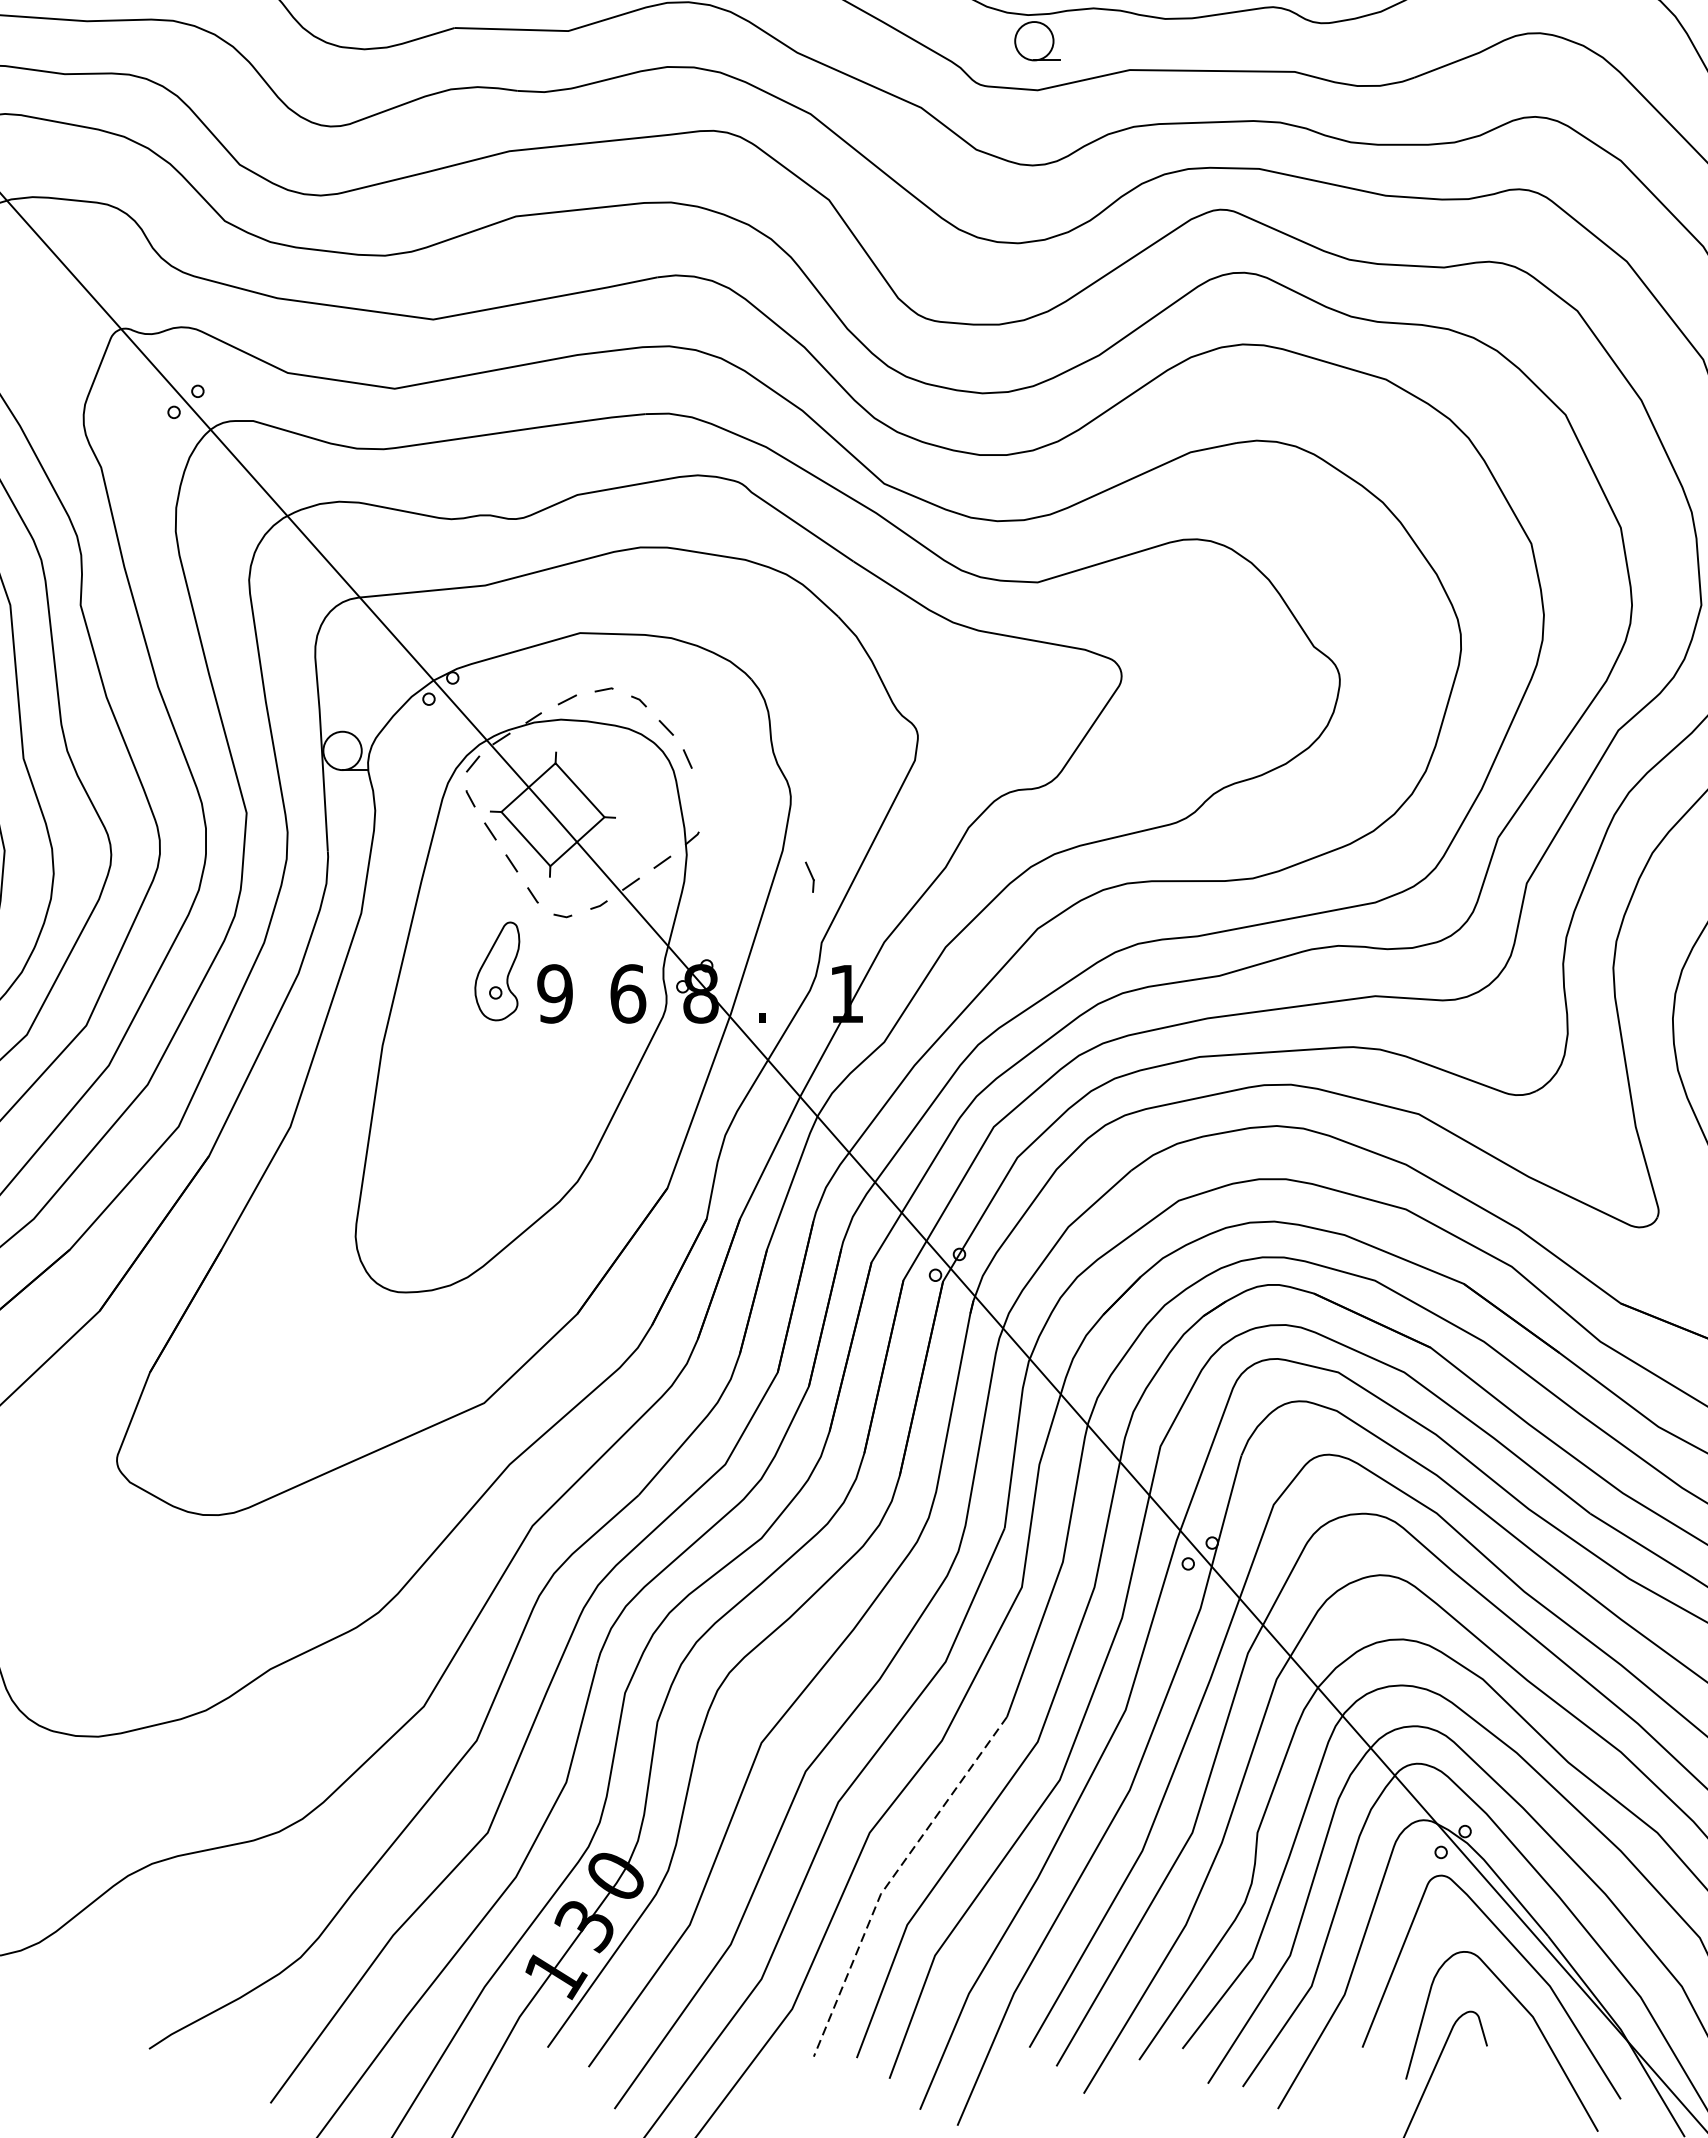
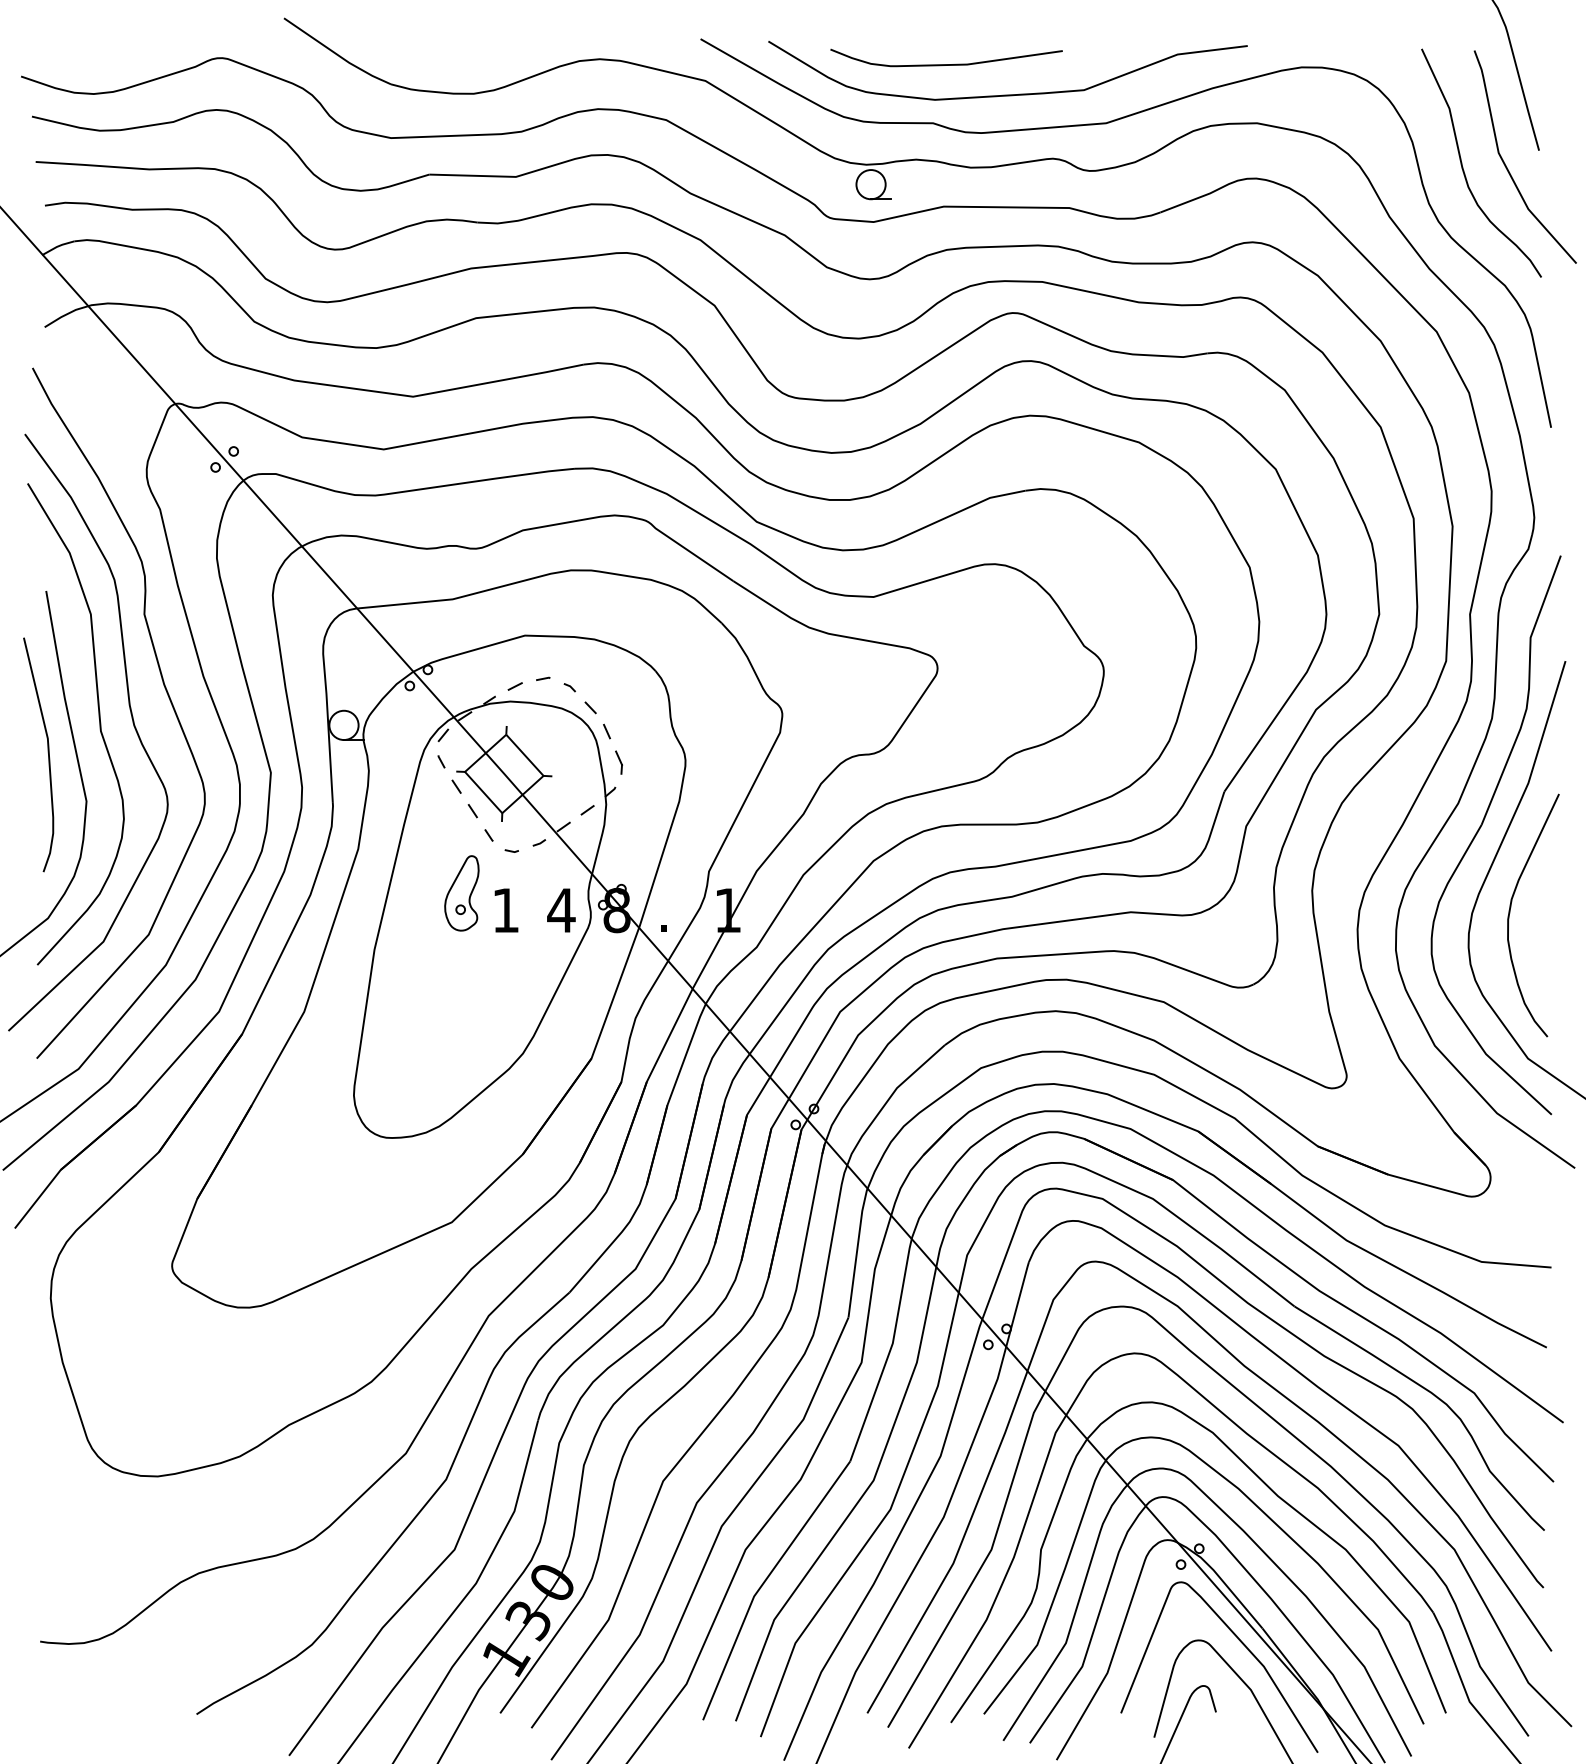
part: (809, 877) -> (618, 762), moved
text: (554, 993) -> (505, 910), 9 -> 1
text: (628, 993) -> (561, 910), 6 -> 4
line: (891, 1878) -> (762, 1584), dashed -> solid

